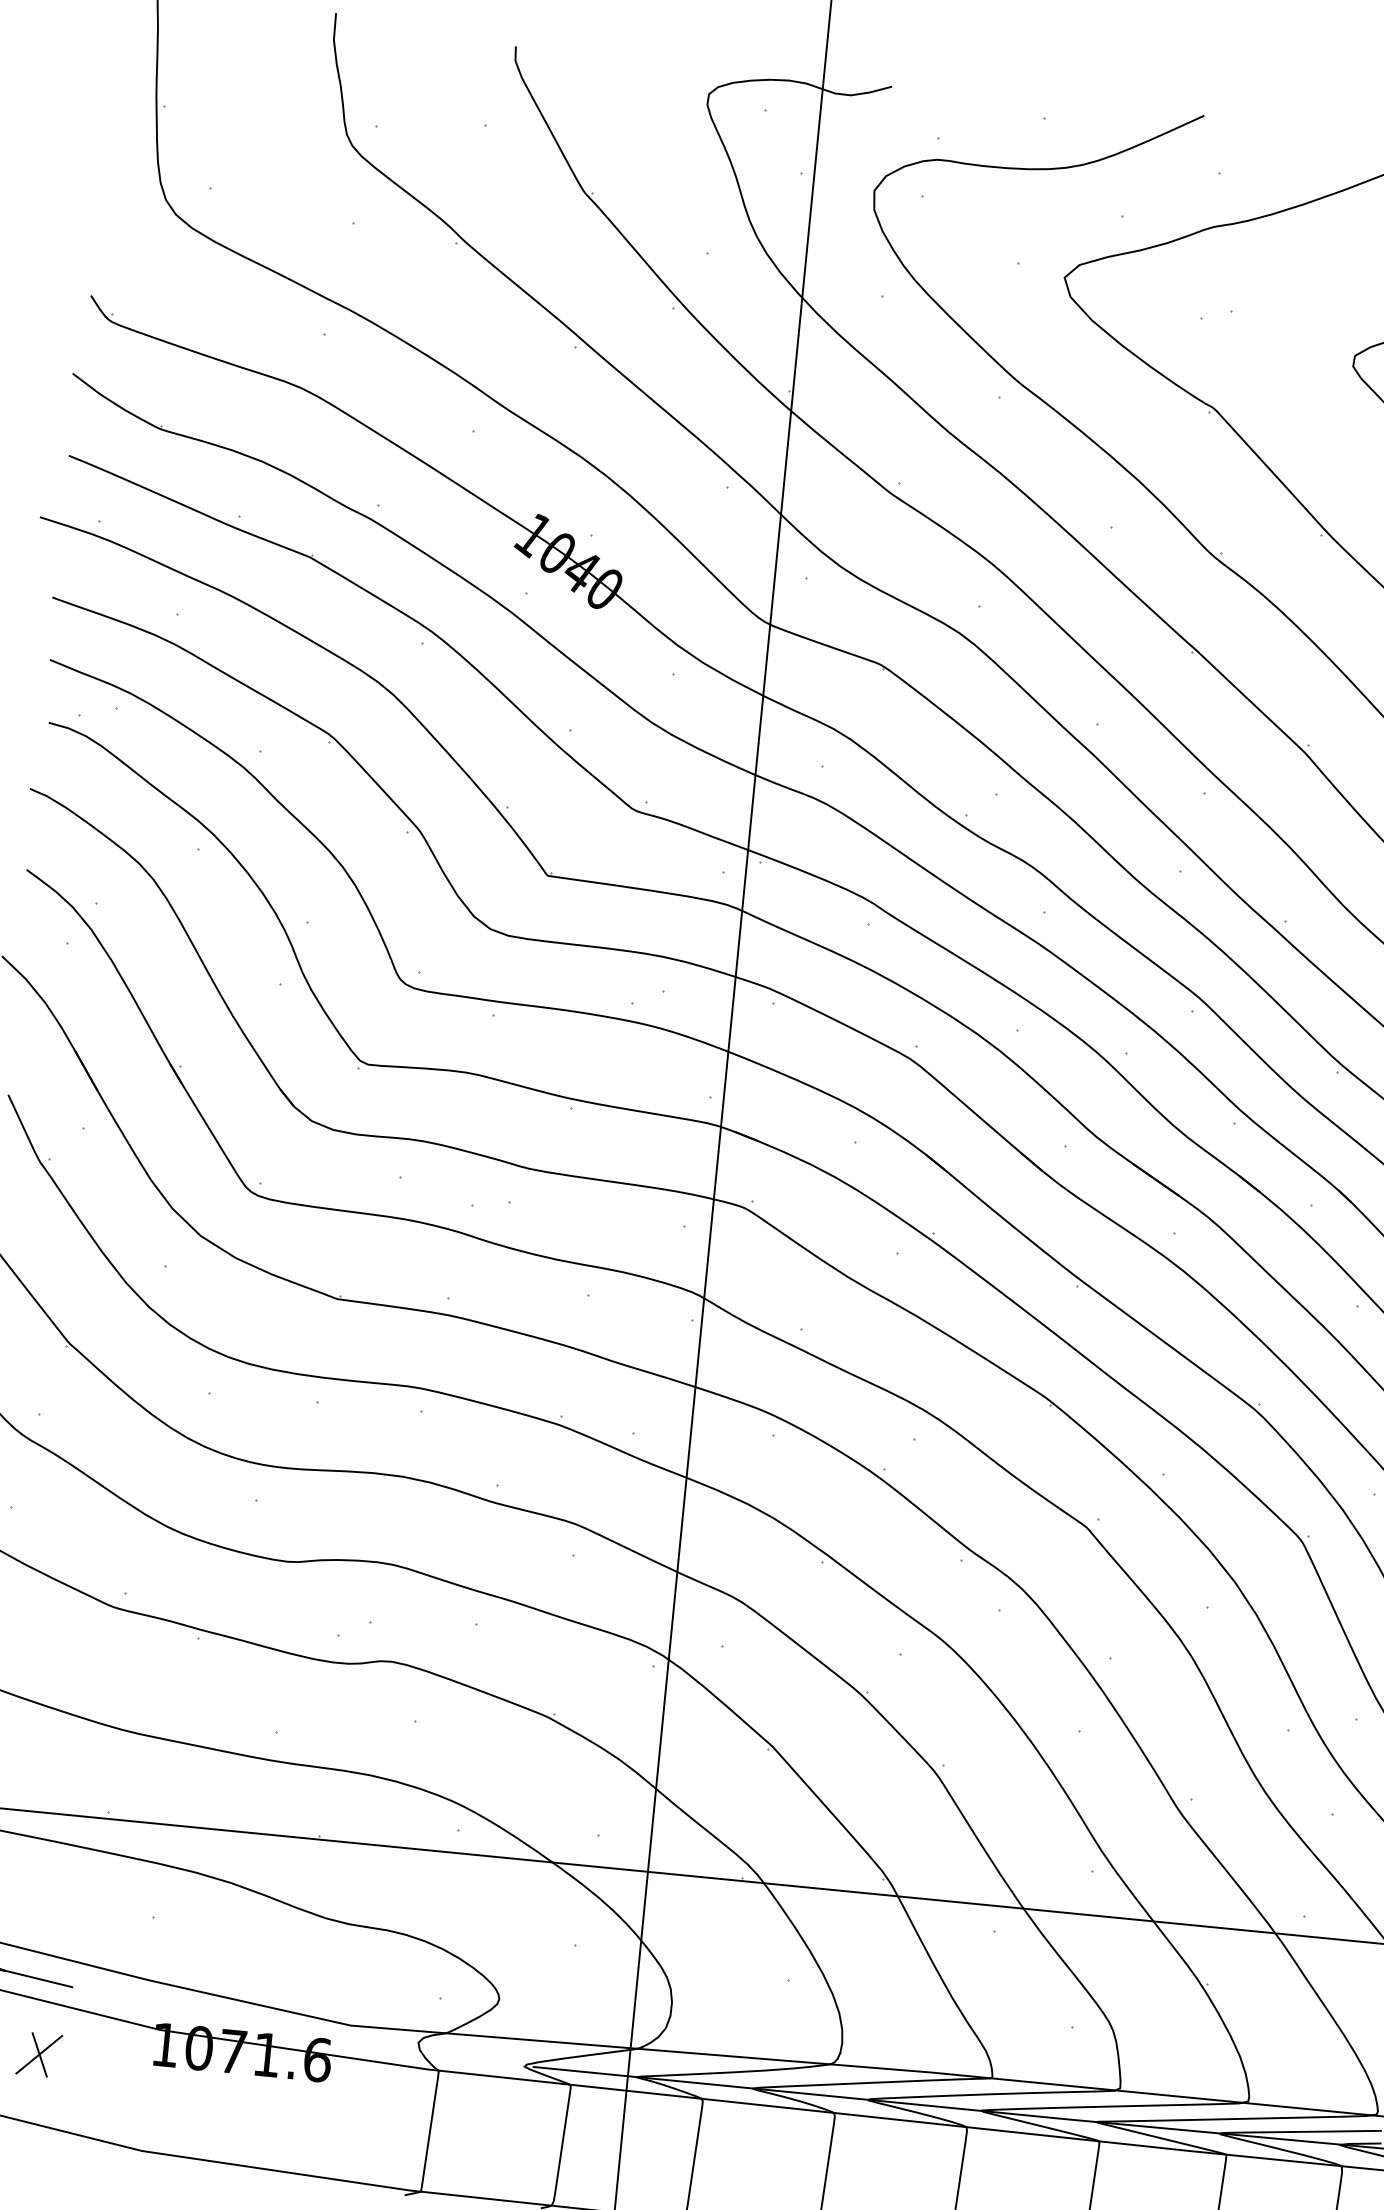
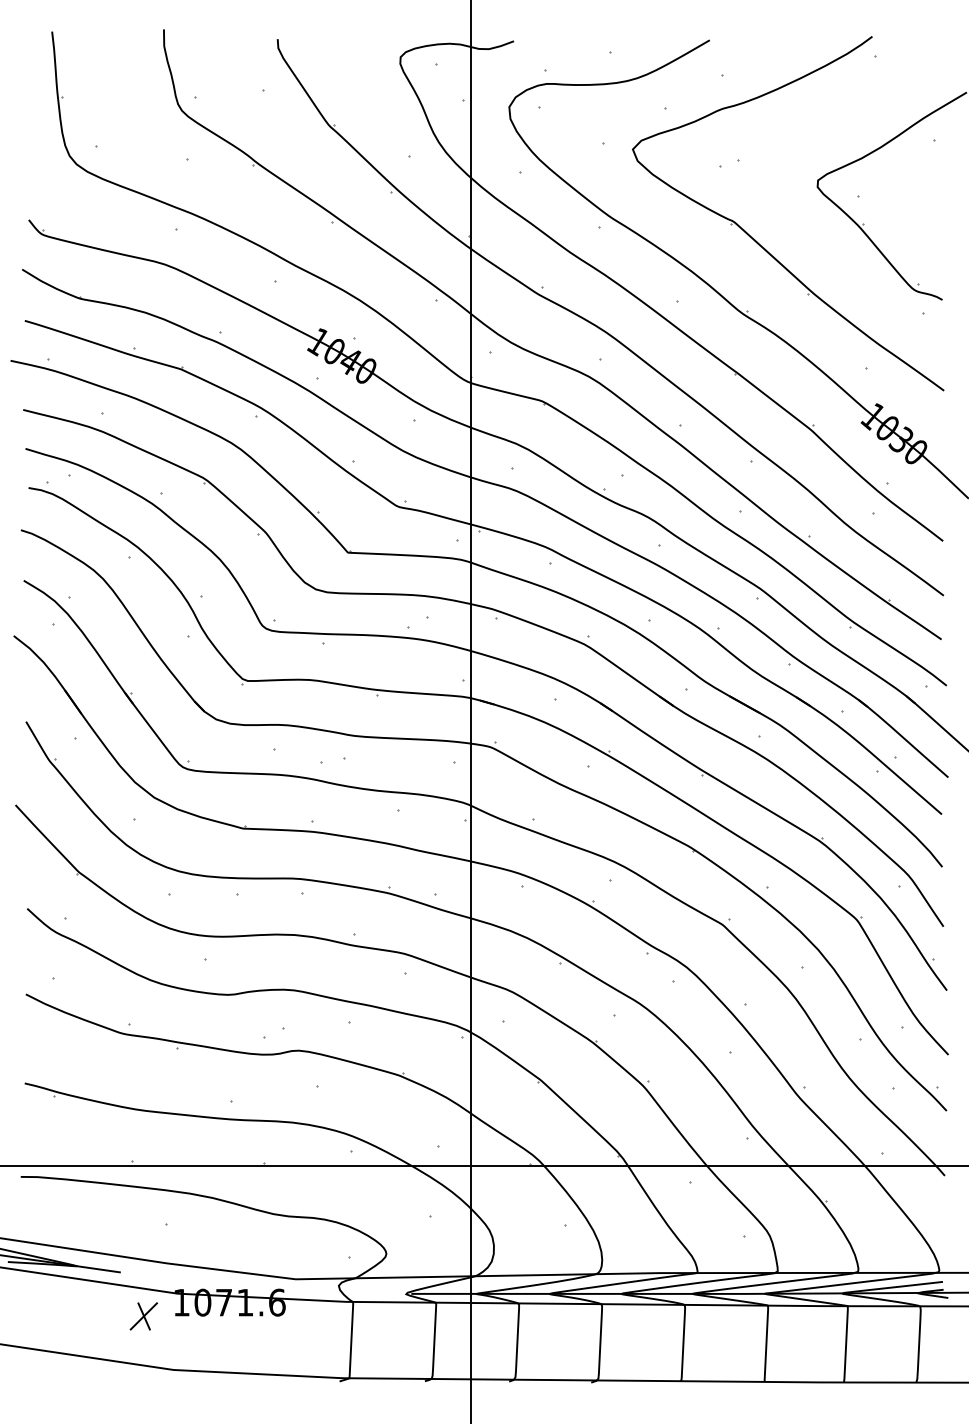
part: (38, 2054) -> (143, 1316), moved

